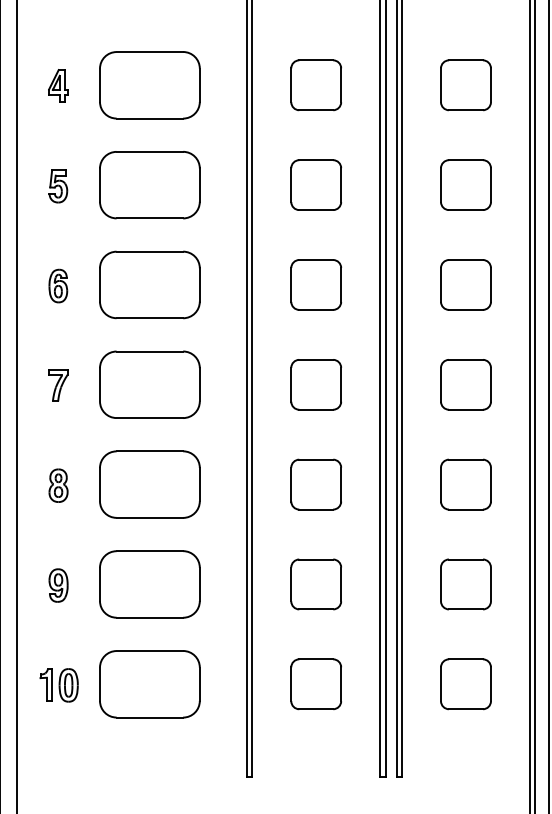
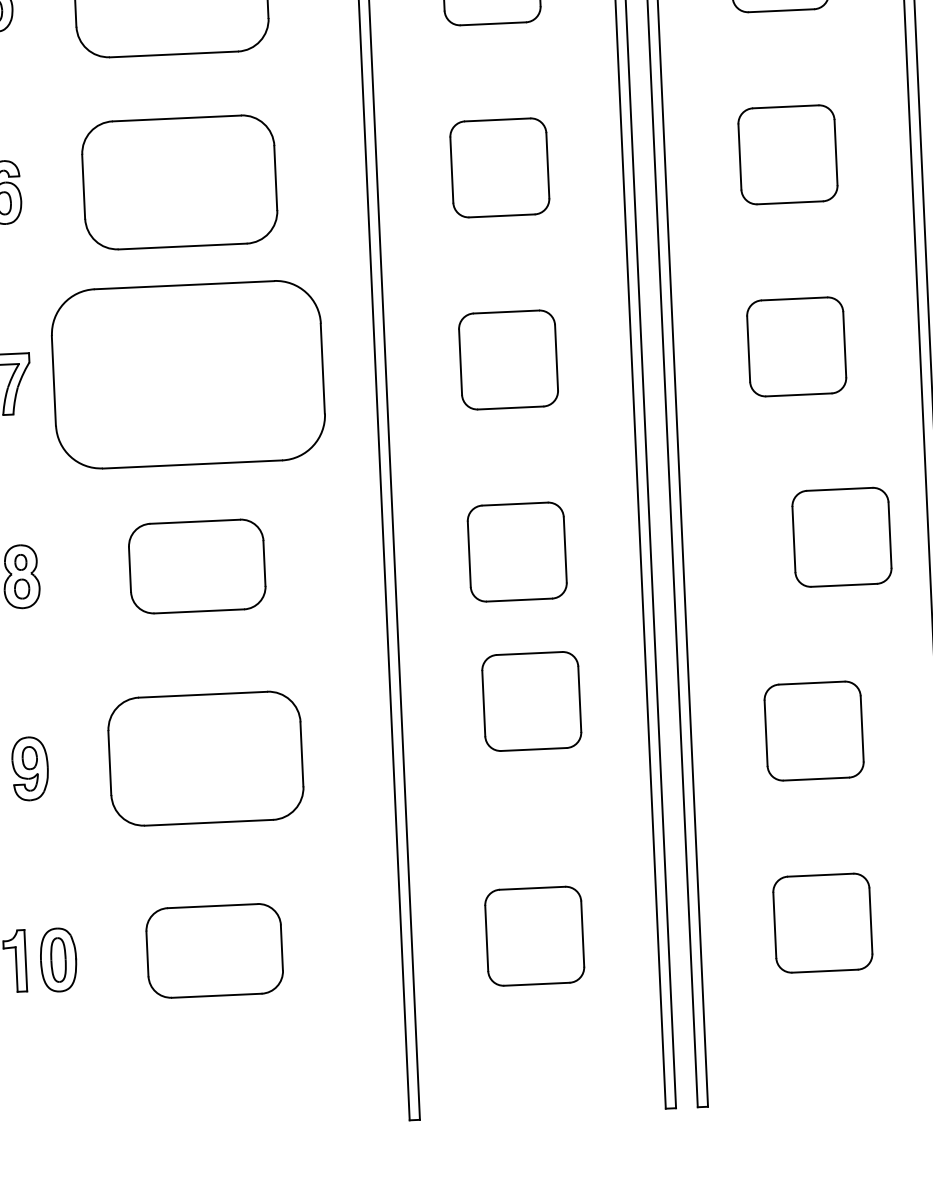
part: (149, 384) -> (187, 374), size x1.4
part: (149, 484) -> (196, 566), size x0.7
part: (465, 484) -> (841, 537), moved
part: (315, 584) -> (530, 701), moved
part: (149, 684) -> (213, 951), size x0.7

